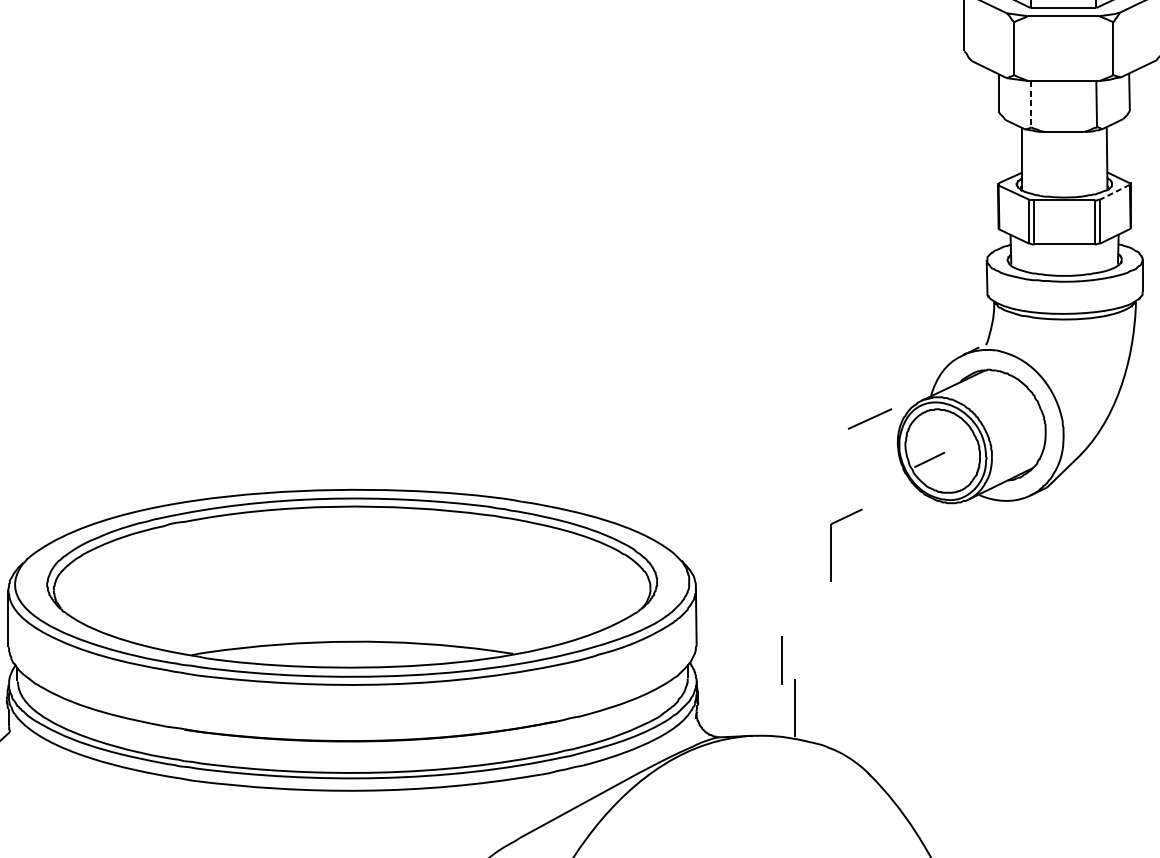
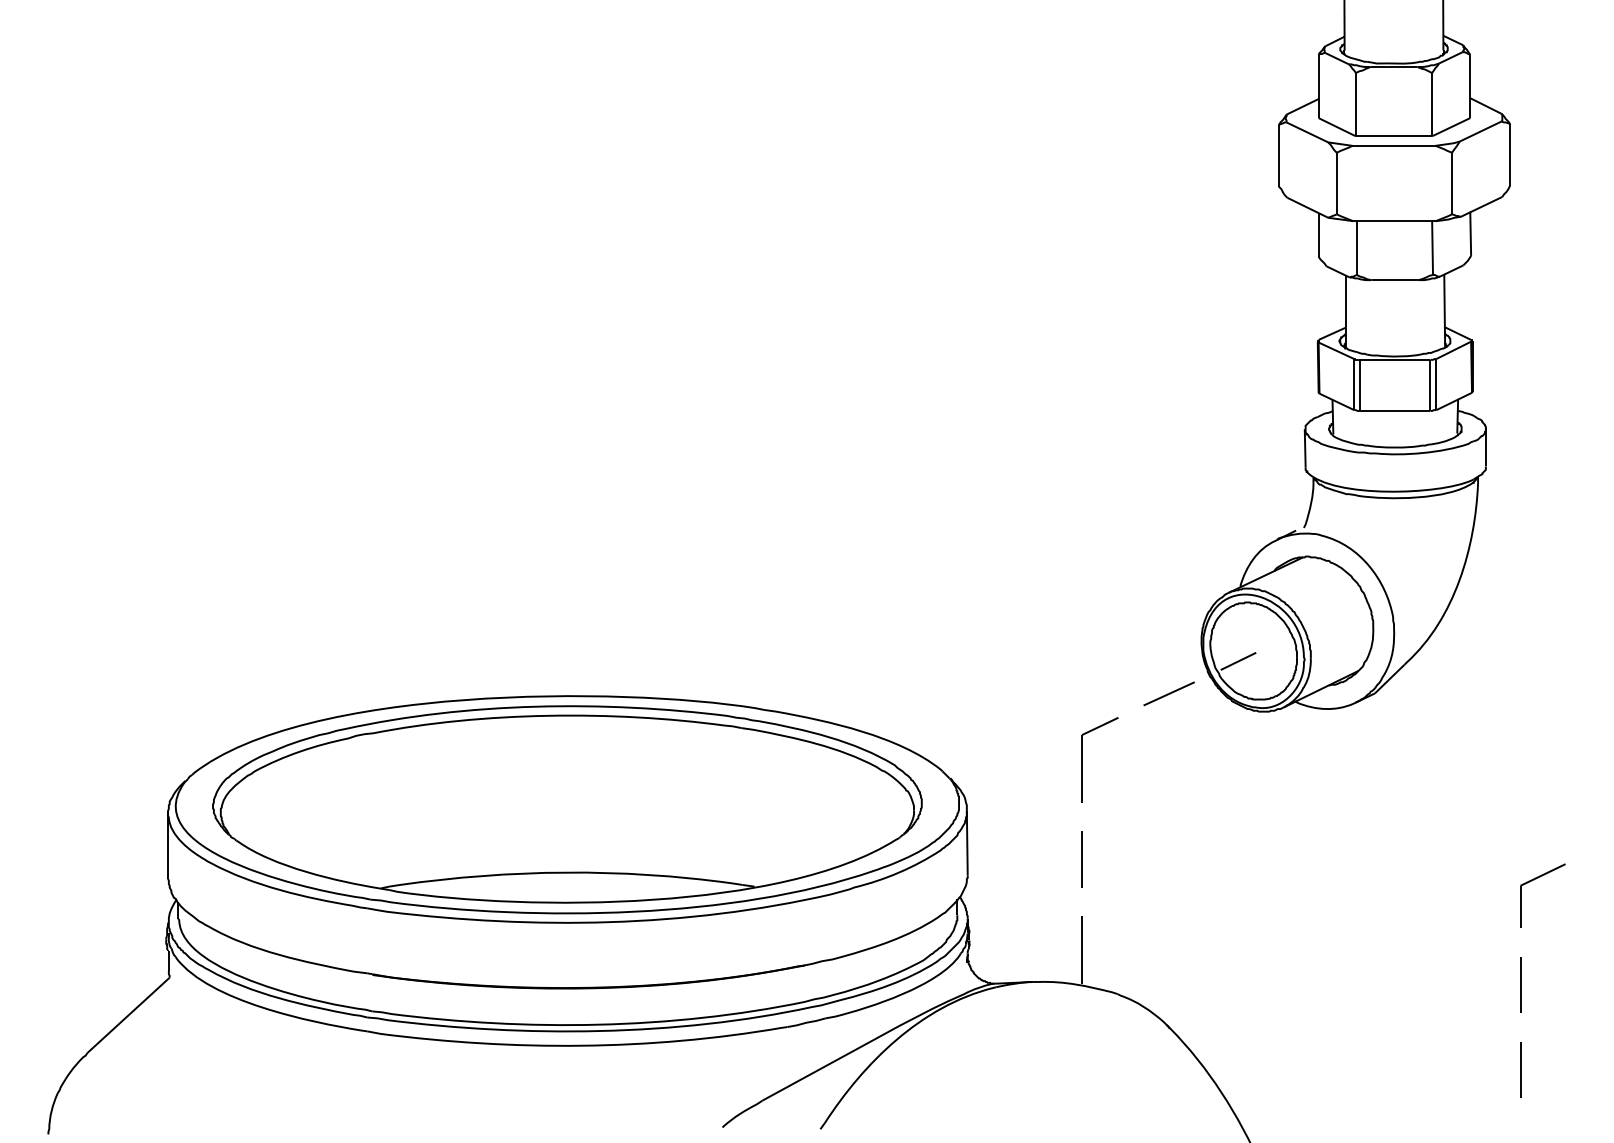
line: (1031, 104) -> (1356, 248), dashed -> solid
line: (1114, 192) -> (1453, 350), dashed -> solid
line: (869, 418) -> (1168, 693), moved
part: (831, 545) -> (1082, 759), moved
line: (781, 660) -> (1081, 859), moved

